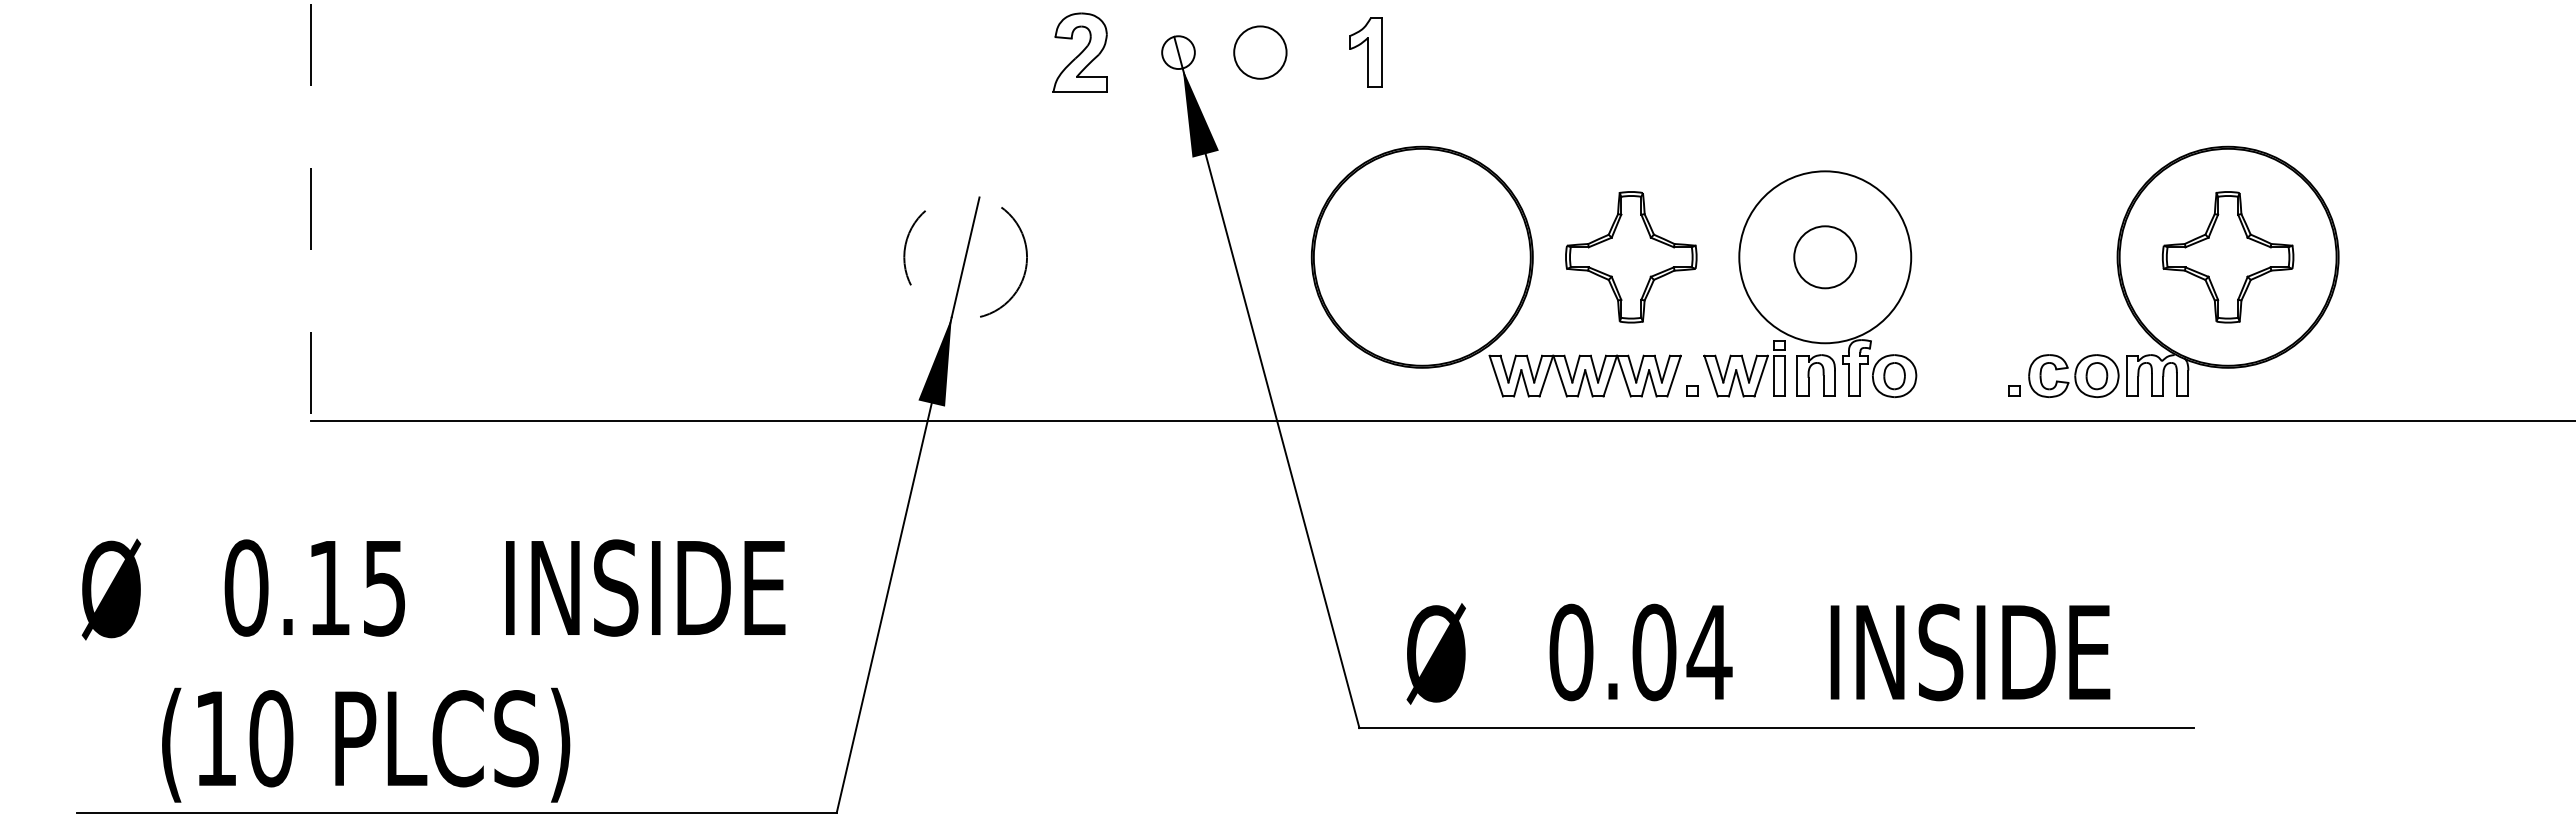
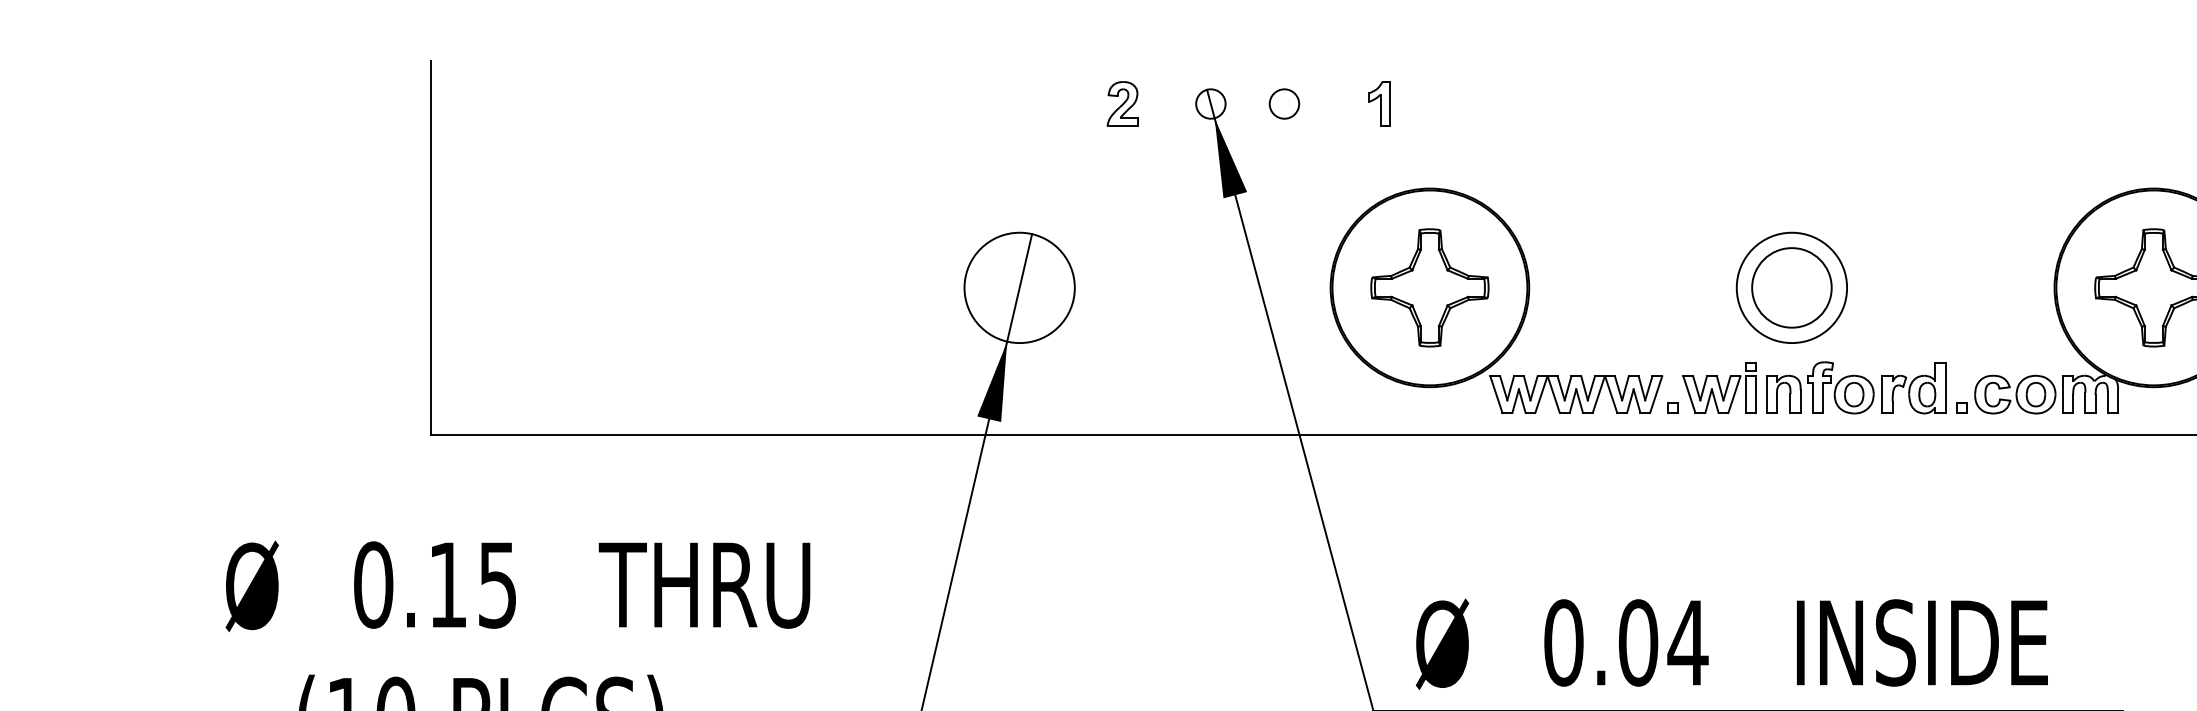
part: (1079, 52) -> (1121, 103), size x0.62
circle: (1260, 52) -> (1284, 103), size x0.62
part: (1366, 52) -> (1379, 103), size x0.71
line: (310, 213) -> (431, 248), dashed -> solid
circle: (965, 256) -> (1019, 287), dashed -> solid
circle: (1824, 256) -> (1791, 287), size x0.71
part: (1631, 257) -> (1430, 288), moved
circle: (1824, 257) -> (1791, 288), size x1.43
part: (1960, 368) -> (1913, 387), added
text: (641, 587) -> (728, 584), INSIDE -> THRU

